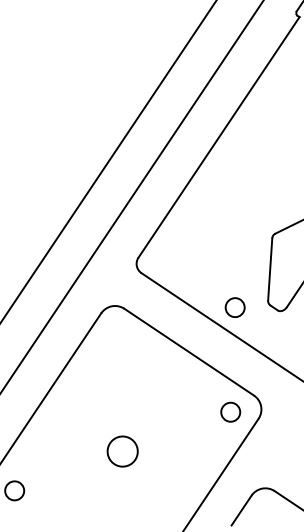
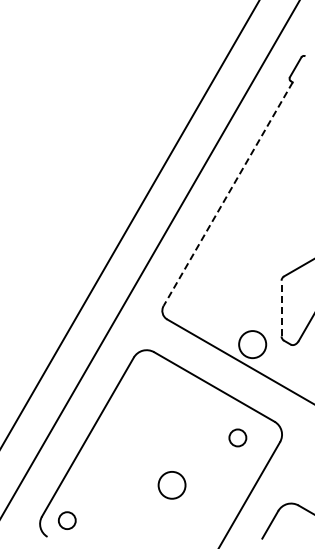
line: (218, 137) -> (227, 194), solid -> dashed
line: (270, 269) -> (281, 308), solid -> dashed
circle: (235, 307) -> (252, 344), size x1.6
circle: (230, 411) -> (237, 437), moved
circle: (122, 451) -> (171, 485), moved

